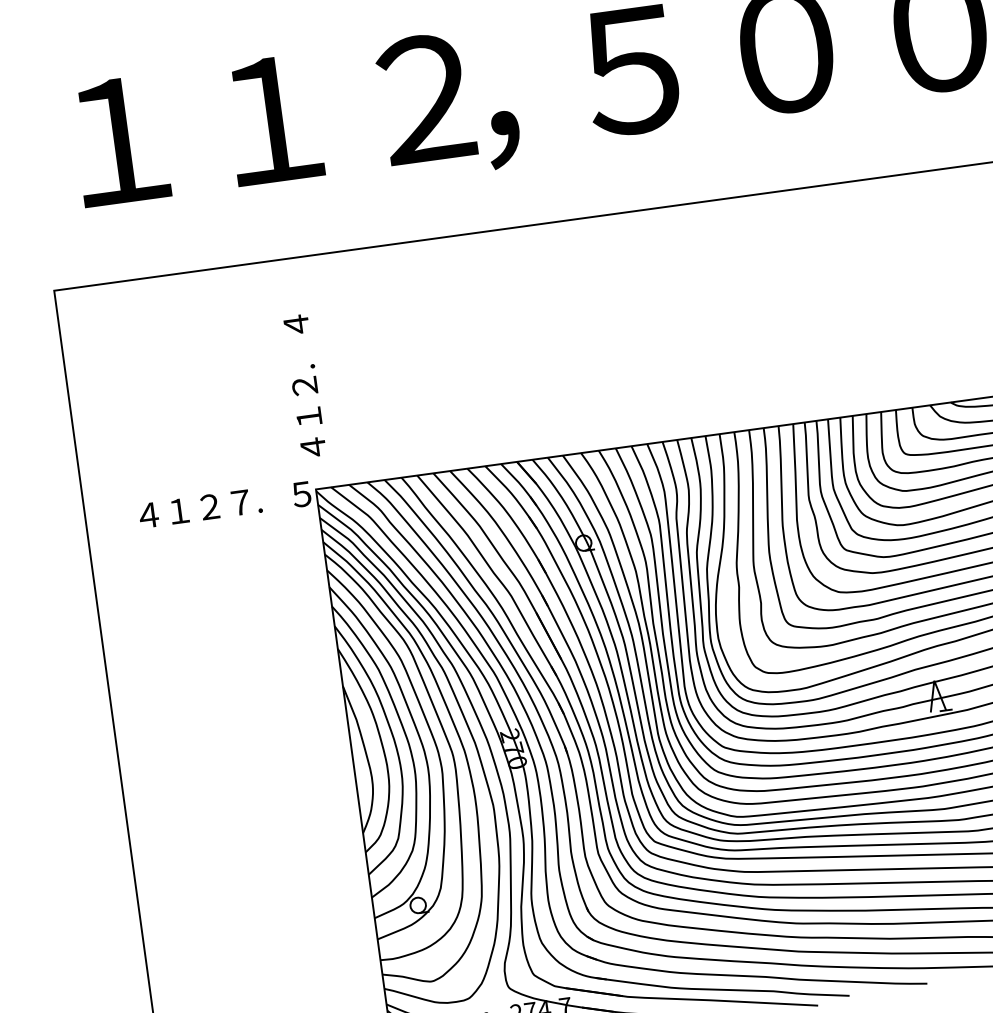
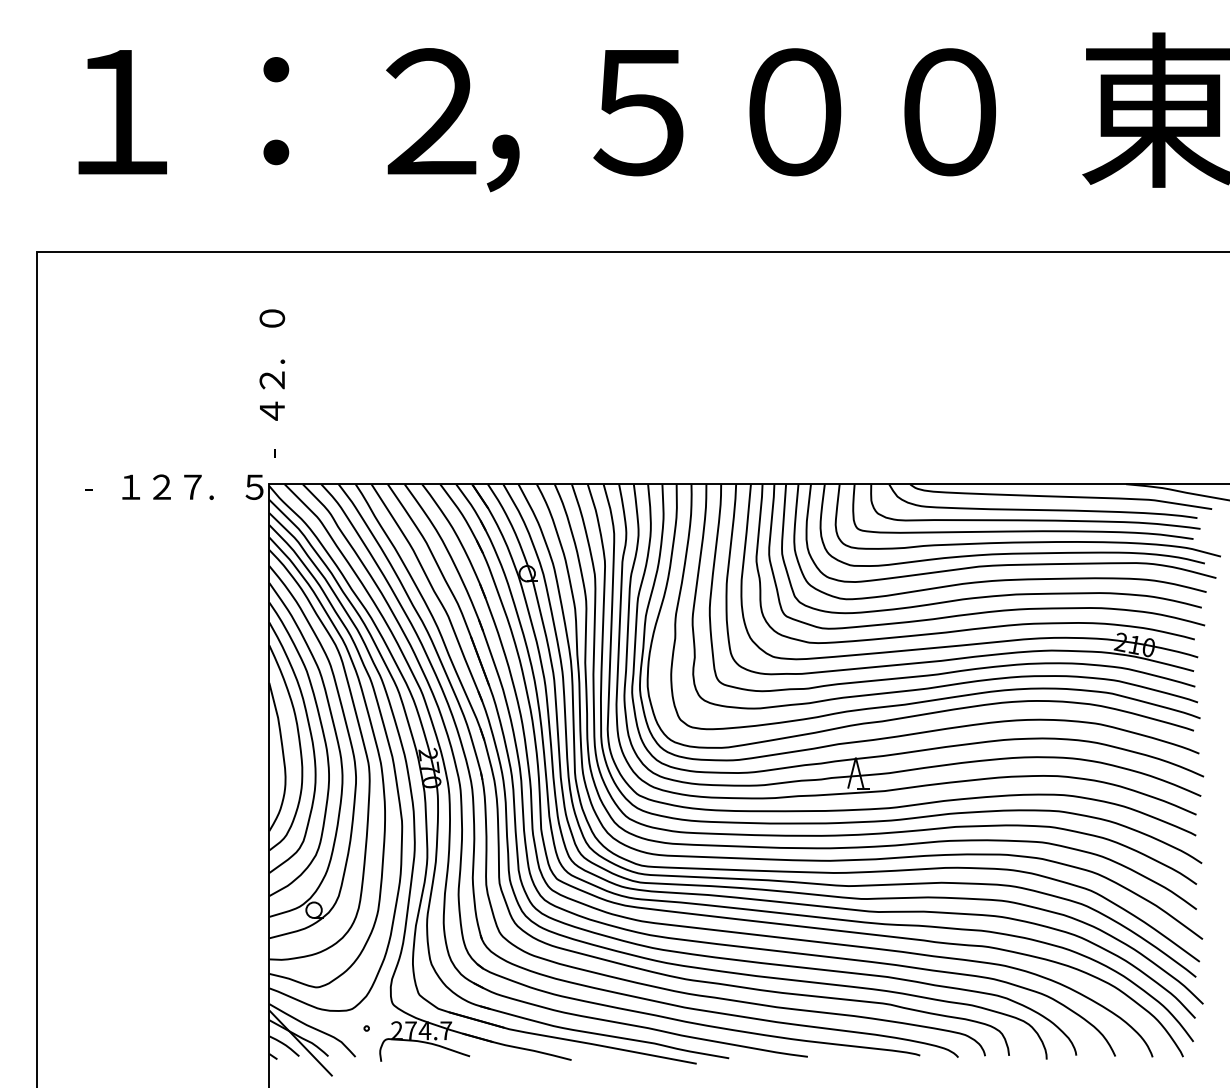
text: (273, 120) -> (277, 112), １ -> ：
text: (296, 323) -> (272, 317), ４ -> ０
text: (309, 415) -> (272, 410), １ -> ４
text: (313, 449) -> (272, 444), ４ -> -
text: (146, 515) -> (97, 486), ４ -> -

